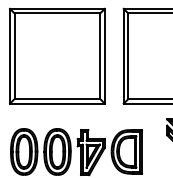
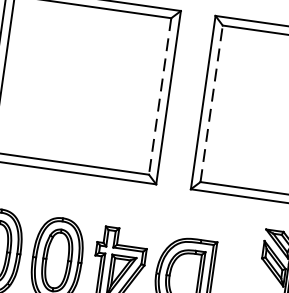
line: (100, 56) -> (160, 96), solid -> dashed
line: (128, 56) -> (211, 104), solid -> dashed

